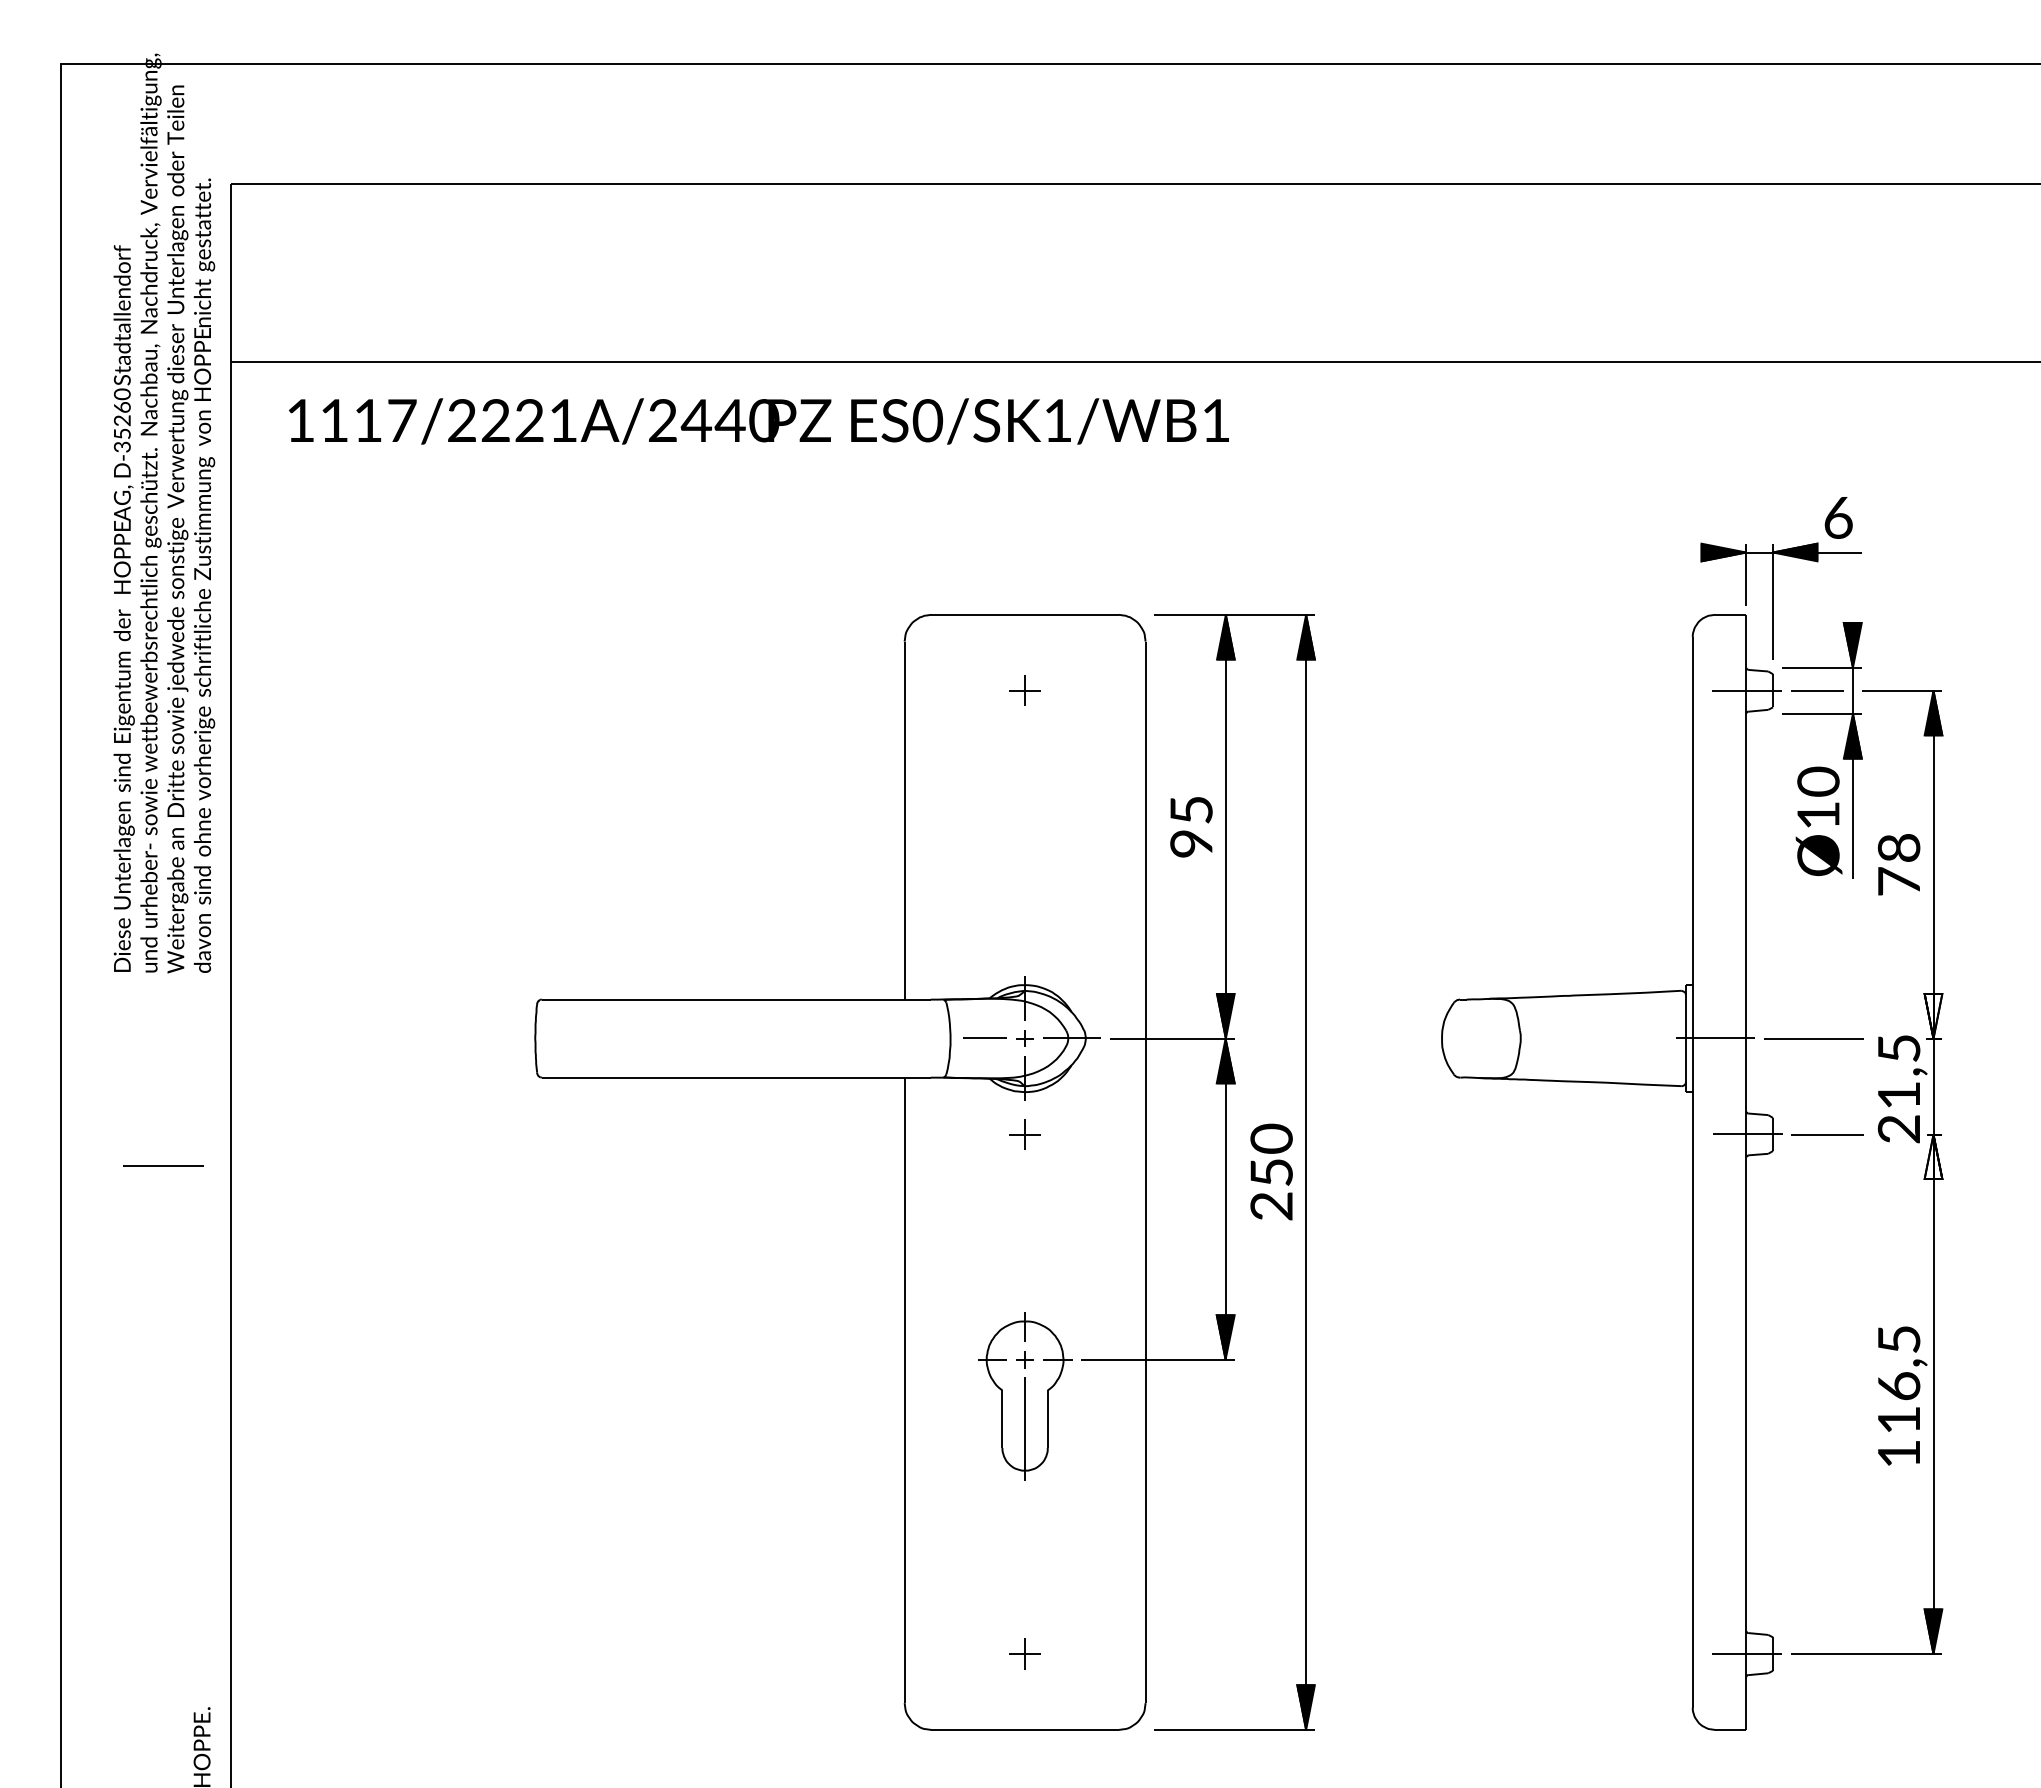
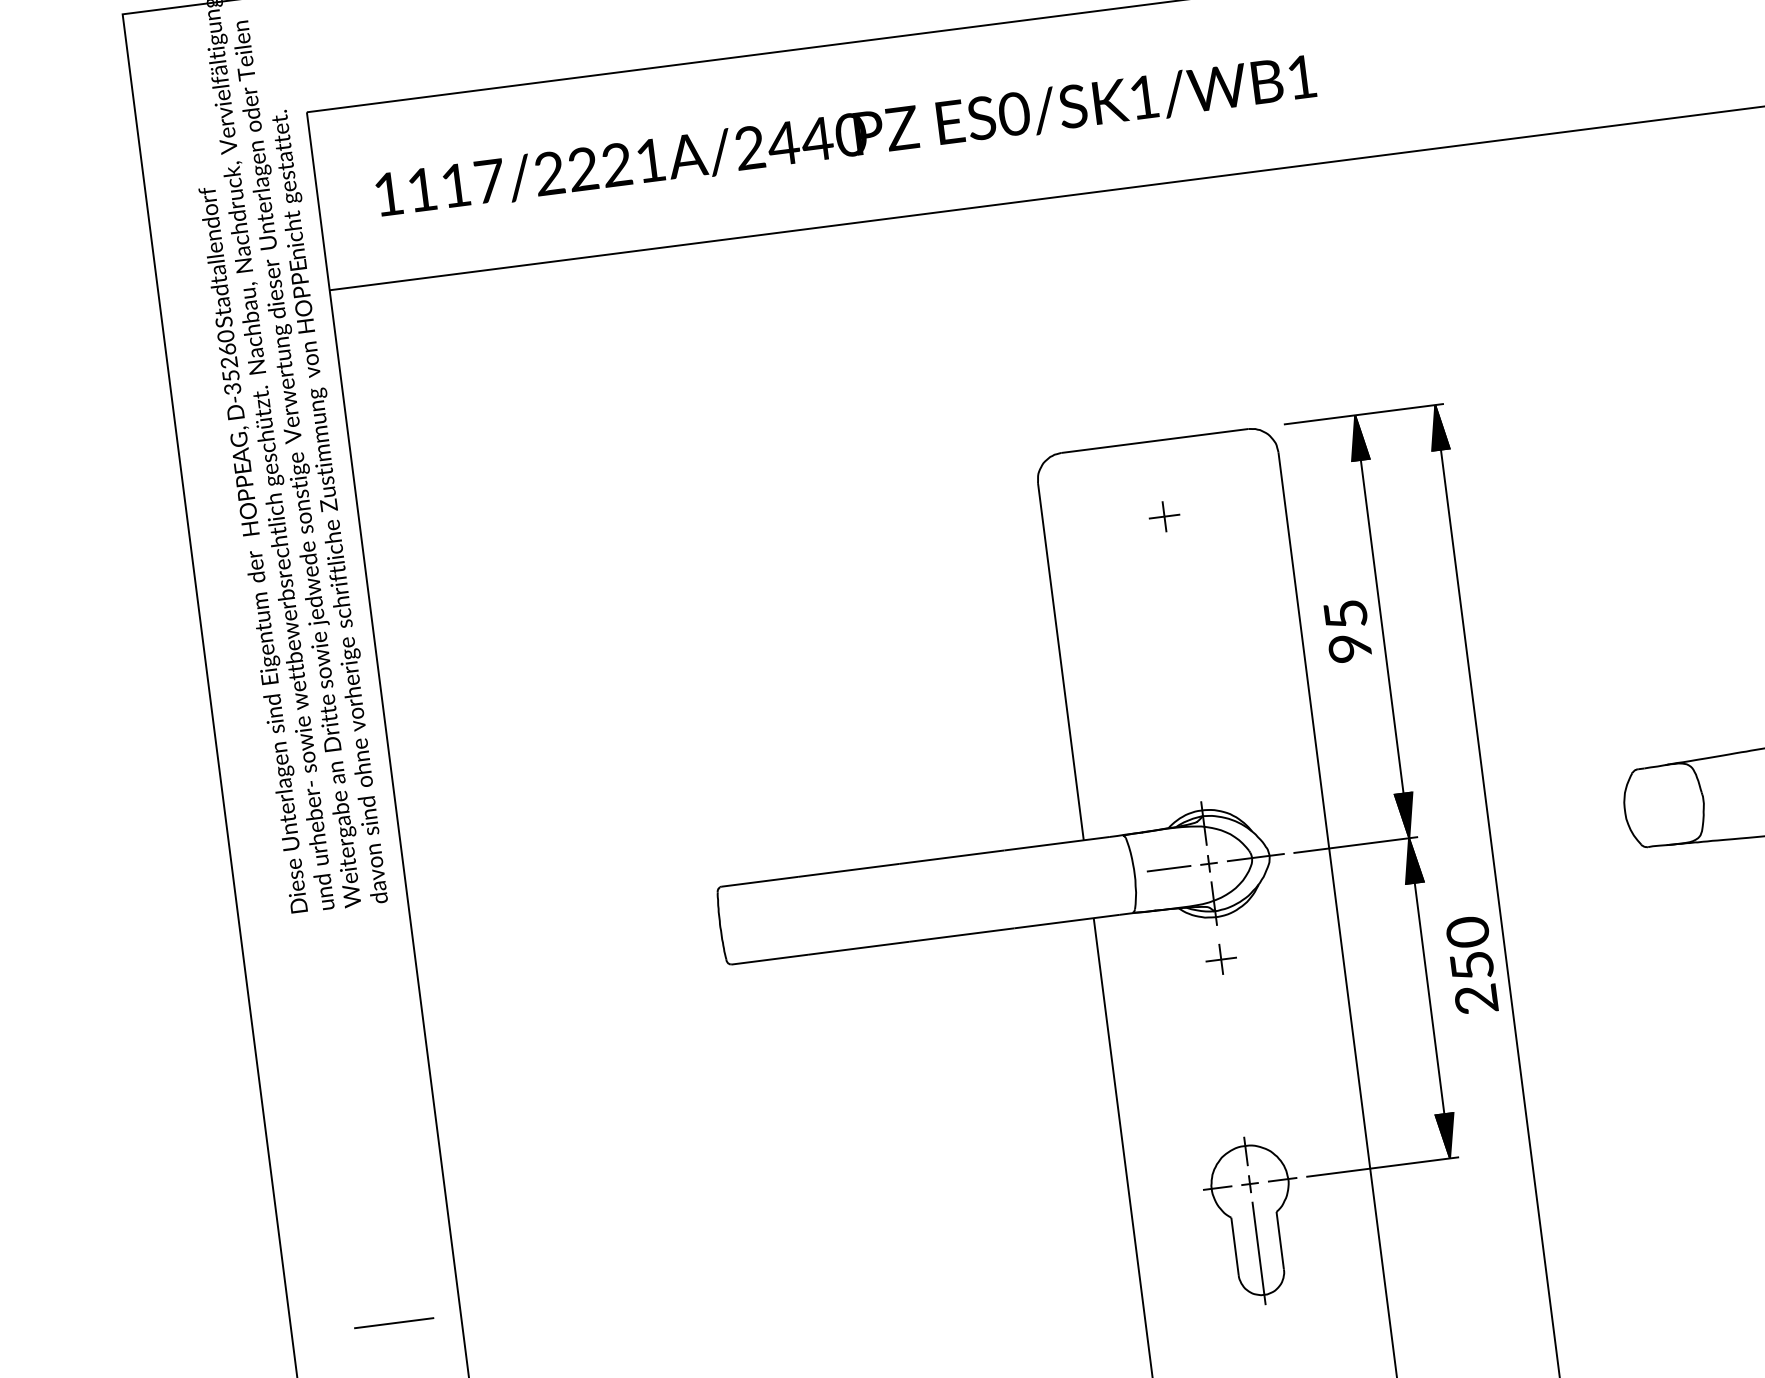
text: (758, 421) -> (845, 136), moved
line: (163, 1165) -> (394, 1323), moved

